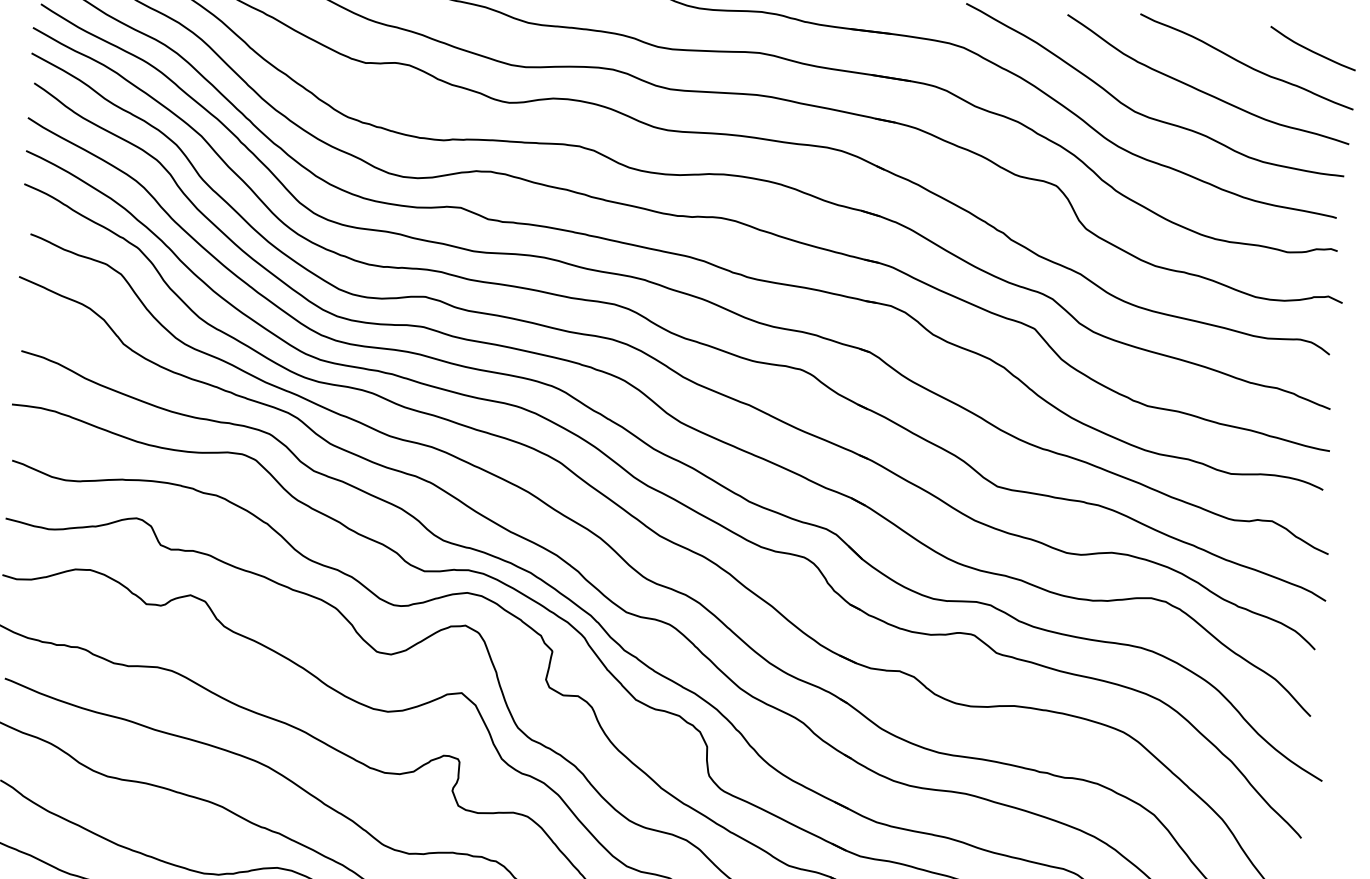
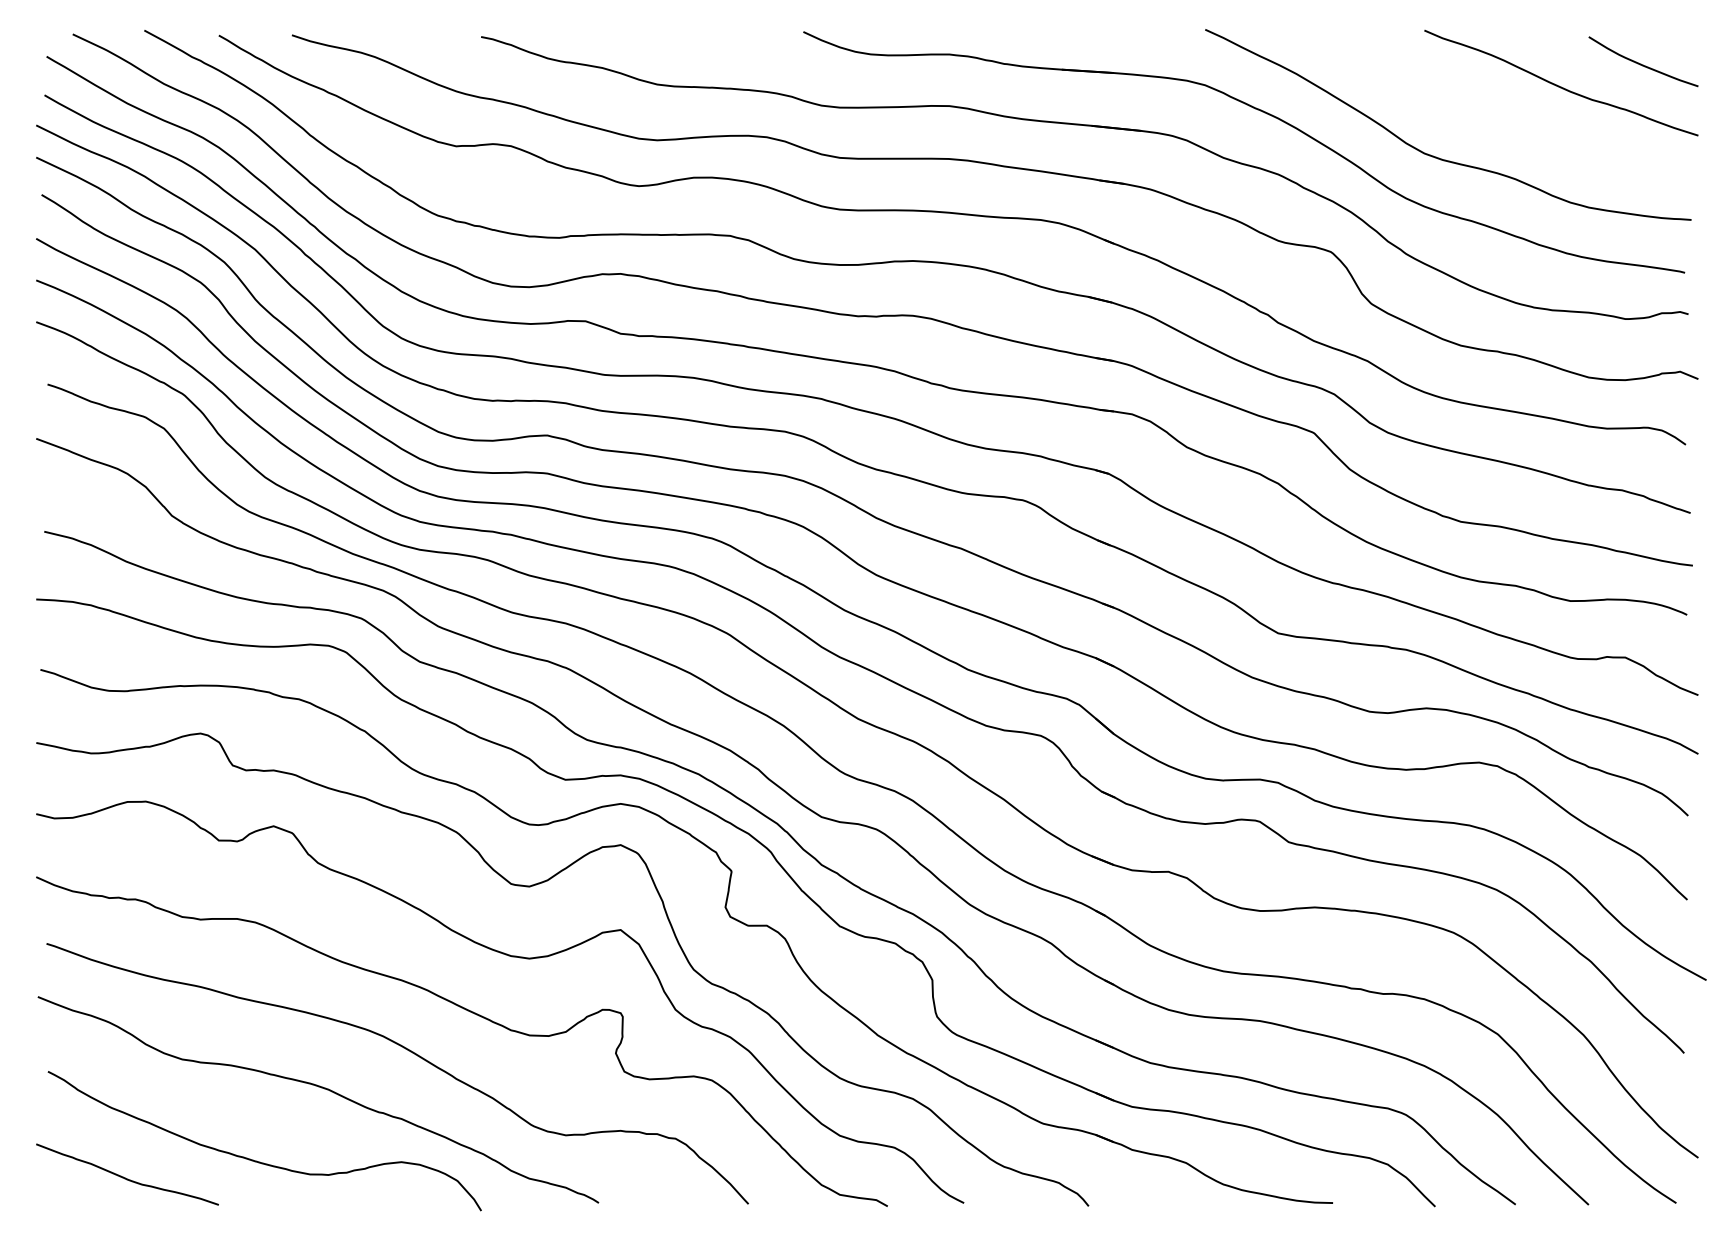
curve: (1202, 90) -> (1507, 122), removed

